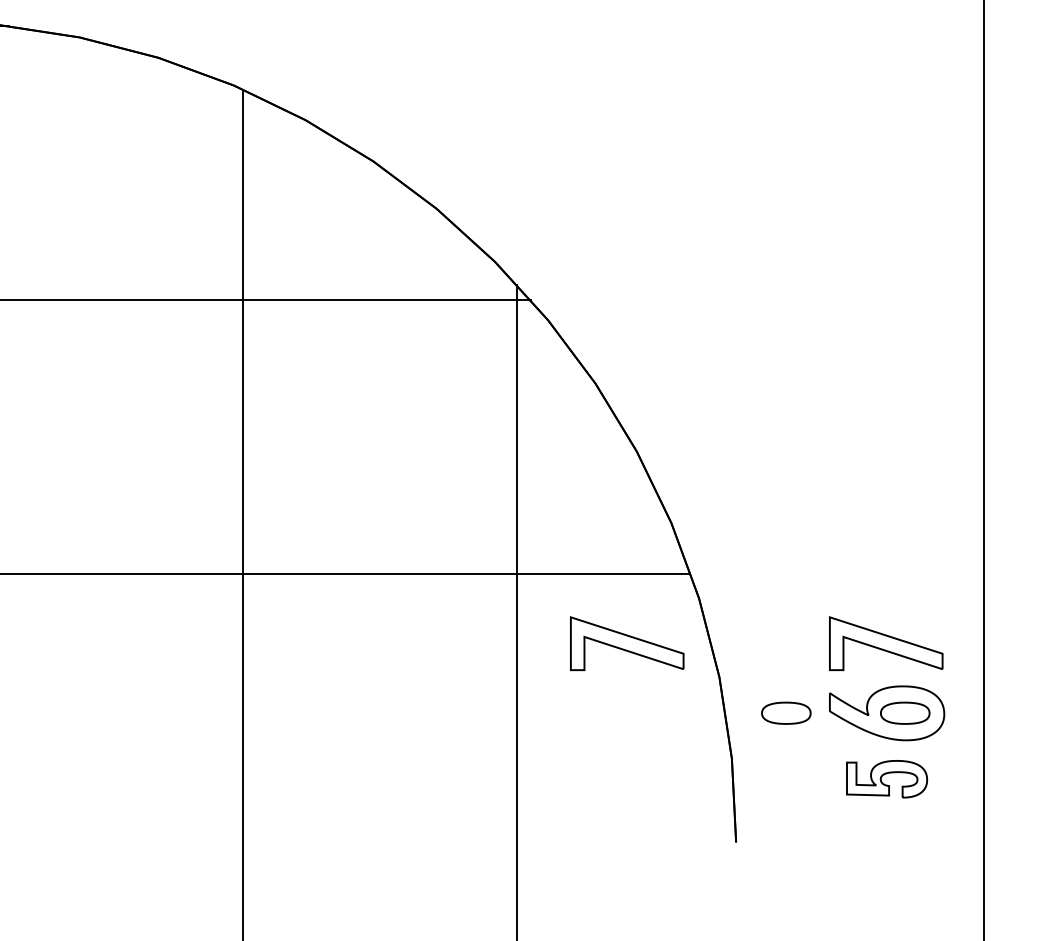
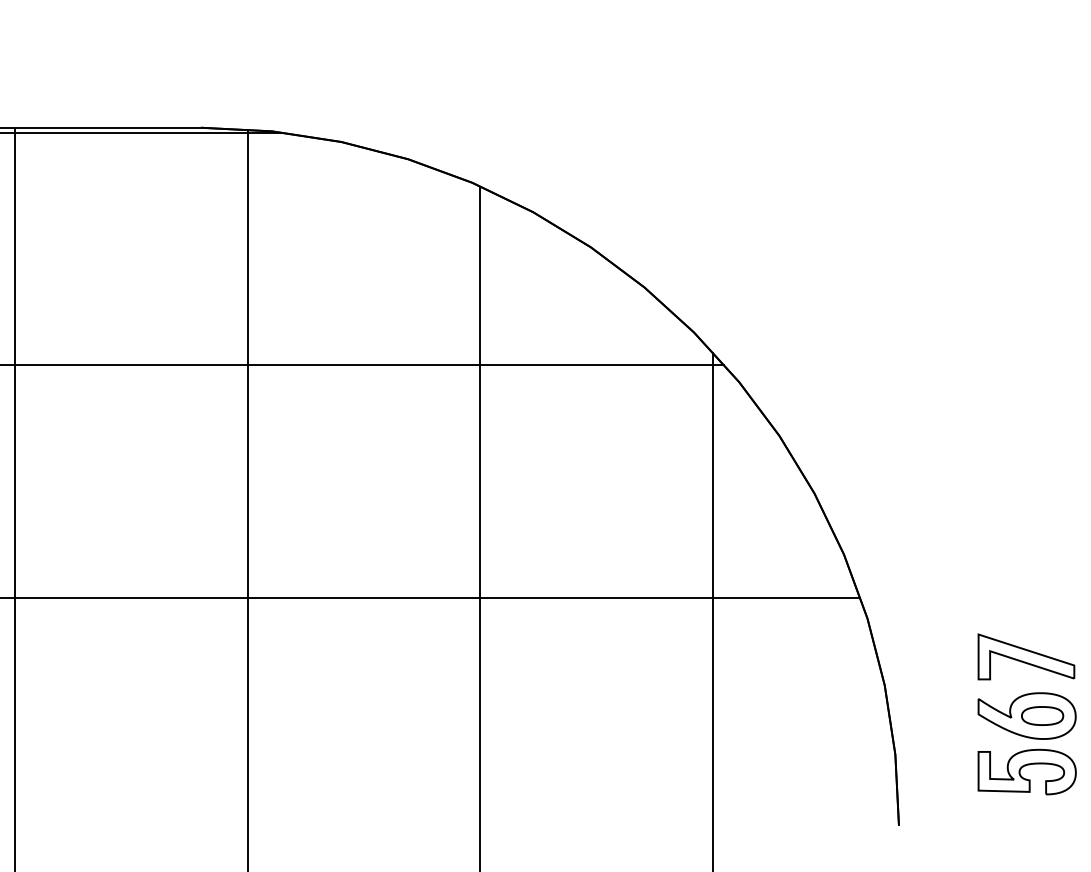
part: (627, 643) -> (806, 656), removed
part: (786, 712) -> (941, 715), removed
part: (886, 778) -> (1026, 771), size x1.43

